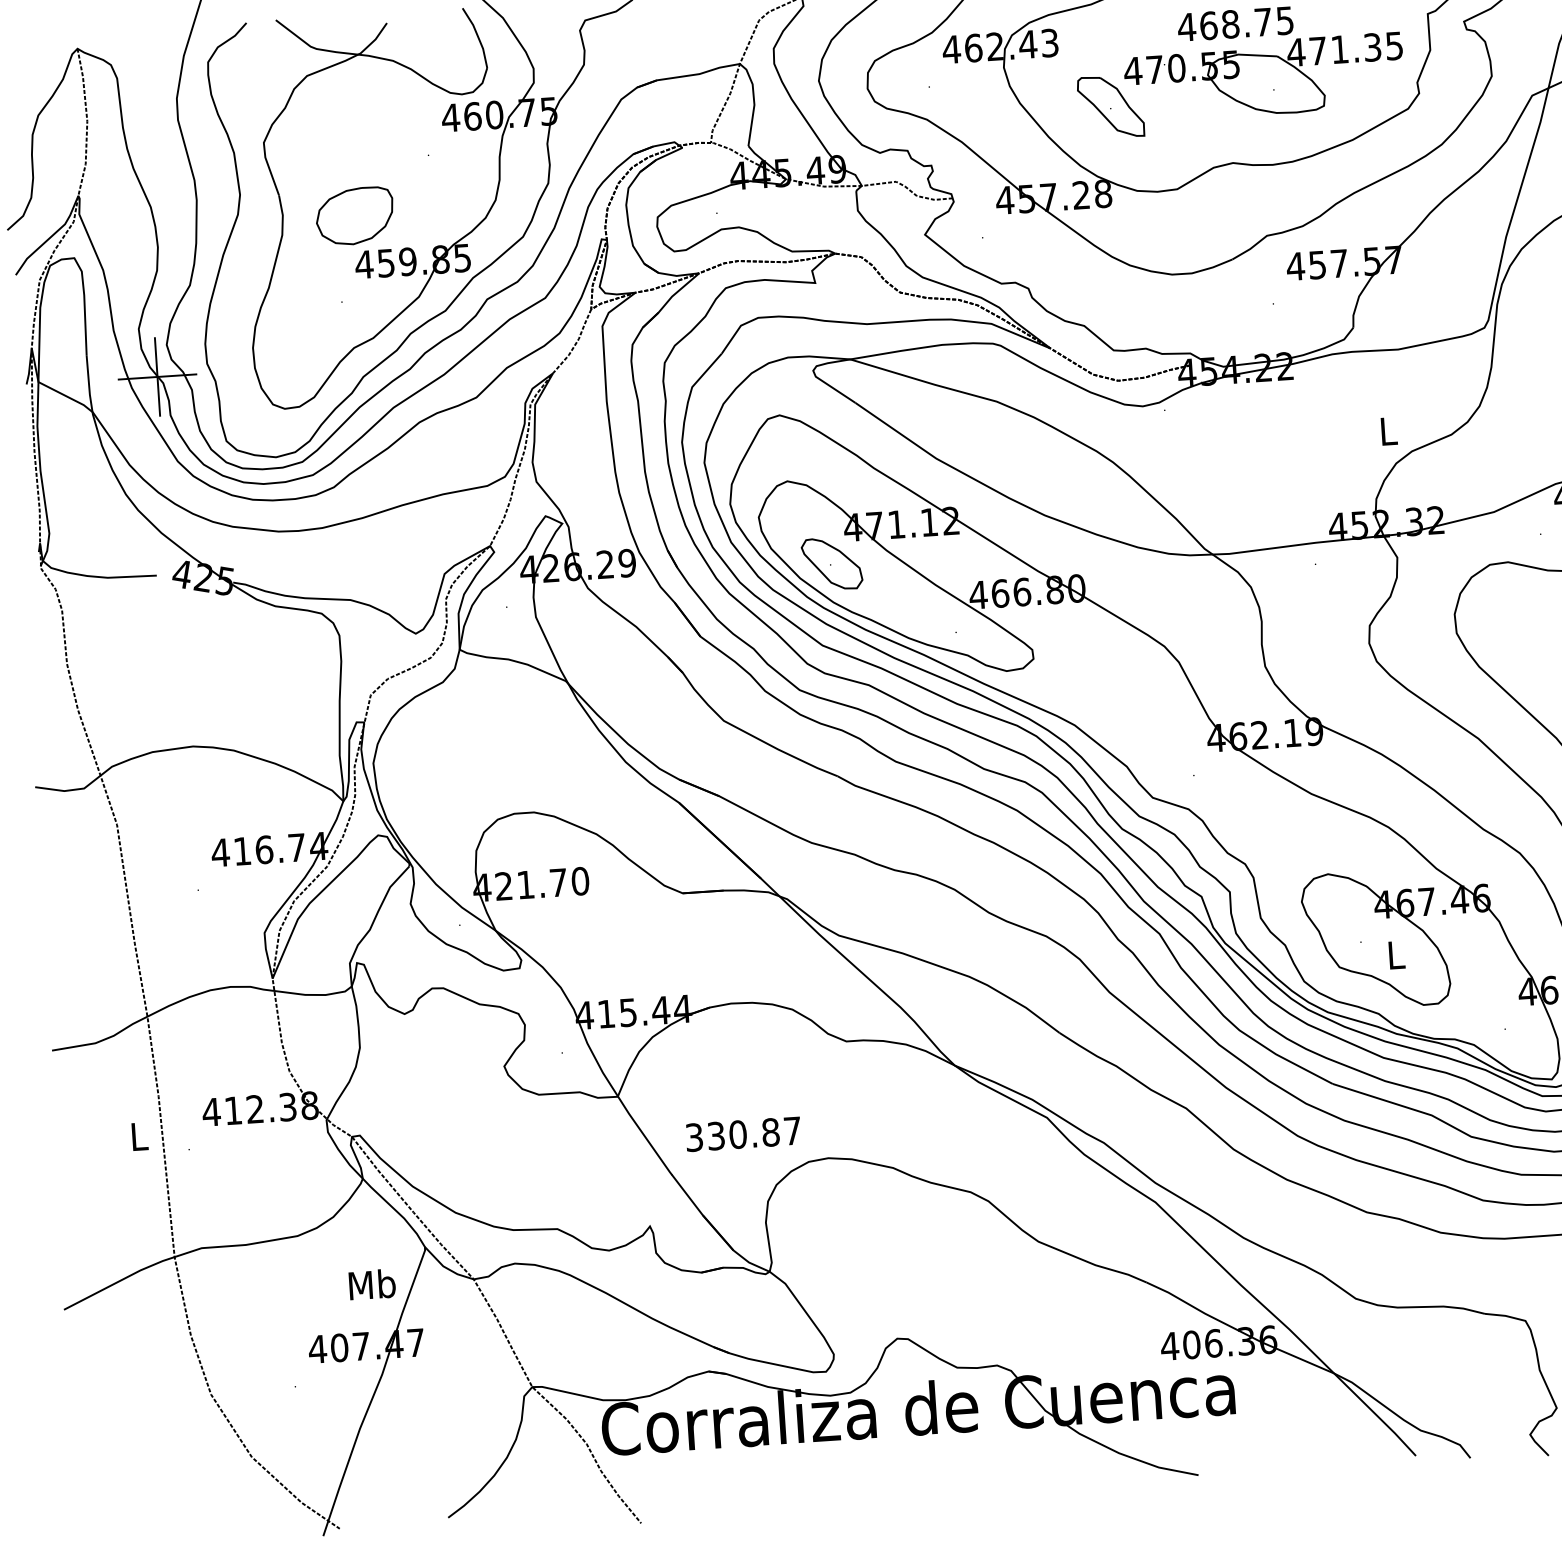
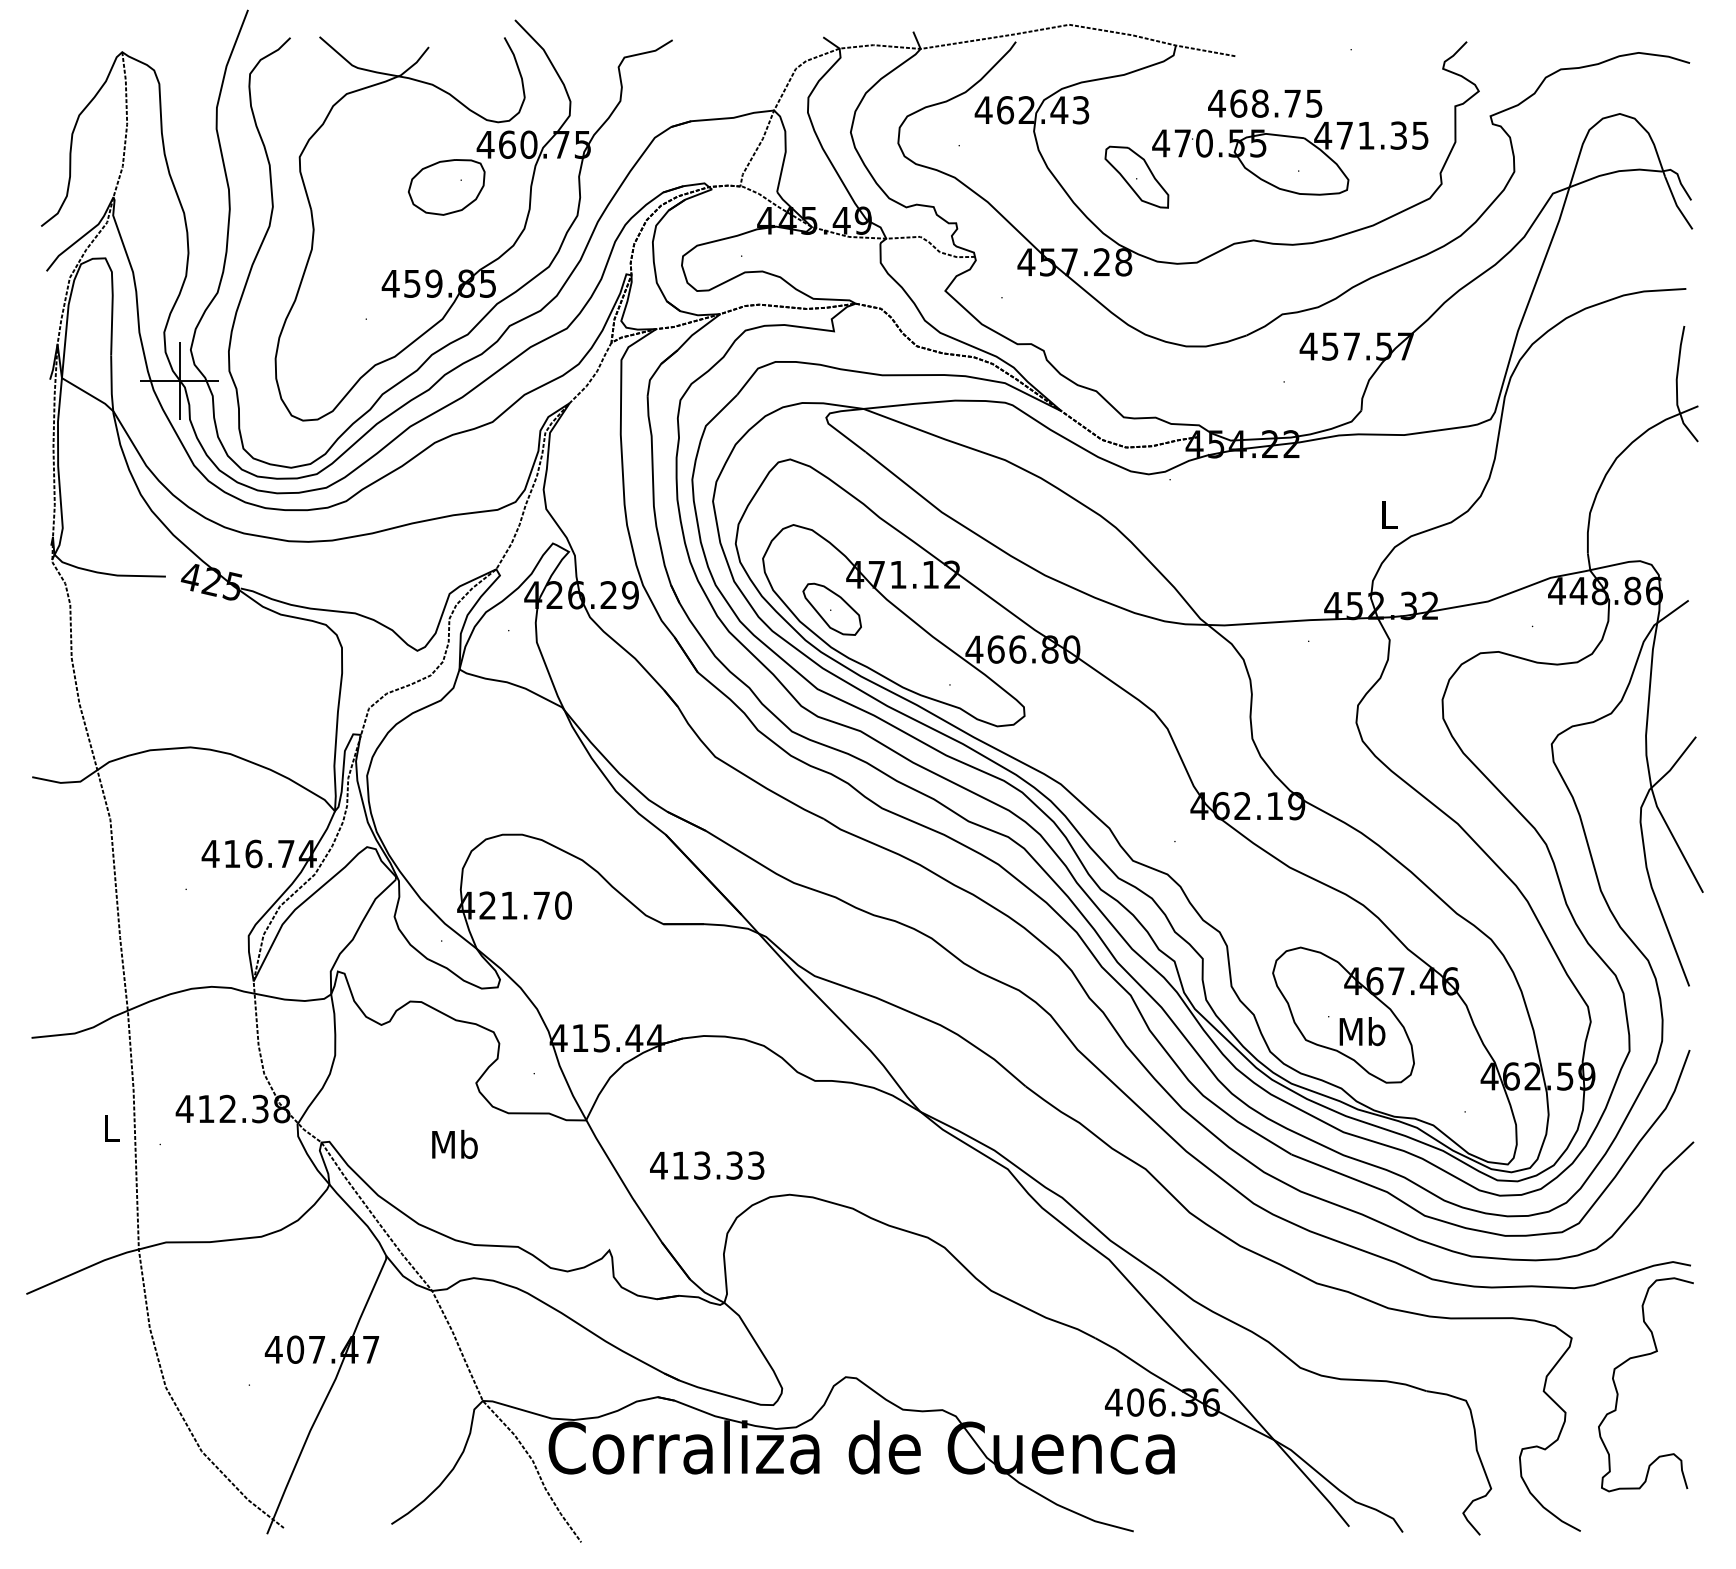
part: (354, 216) -> (446, 187), moved
text: (1396, 954) -> (1362, 1031), L -> Mb
text: (743, 1134) -> (707, 1165), 330.87 -> 413.33
text: (371, 1283) -> (454, 1143), moved

